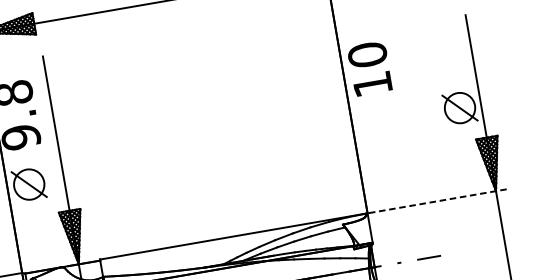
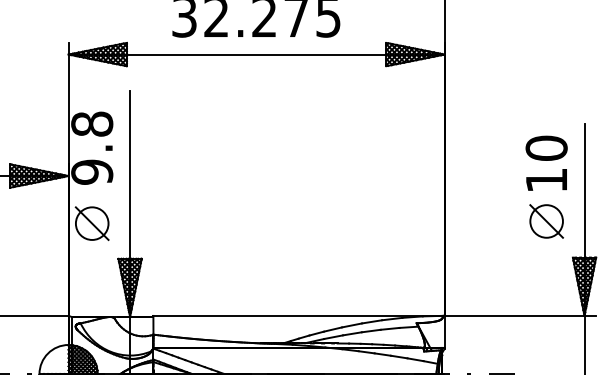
text: (369, 67) -> (546, 162), moved
part: (459, 108) -> (546, 221), moved
line: (437, 201) -> (520, 315), dashed -> solid

